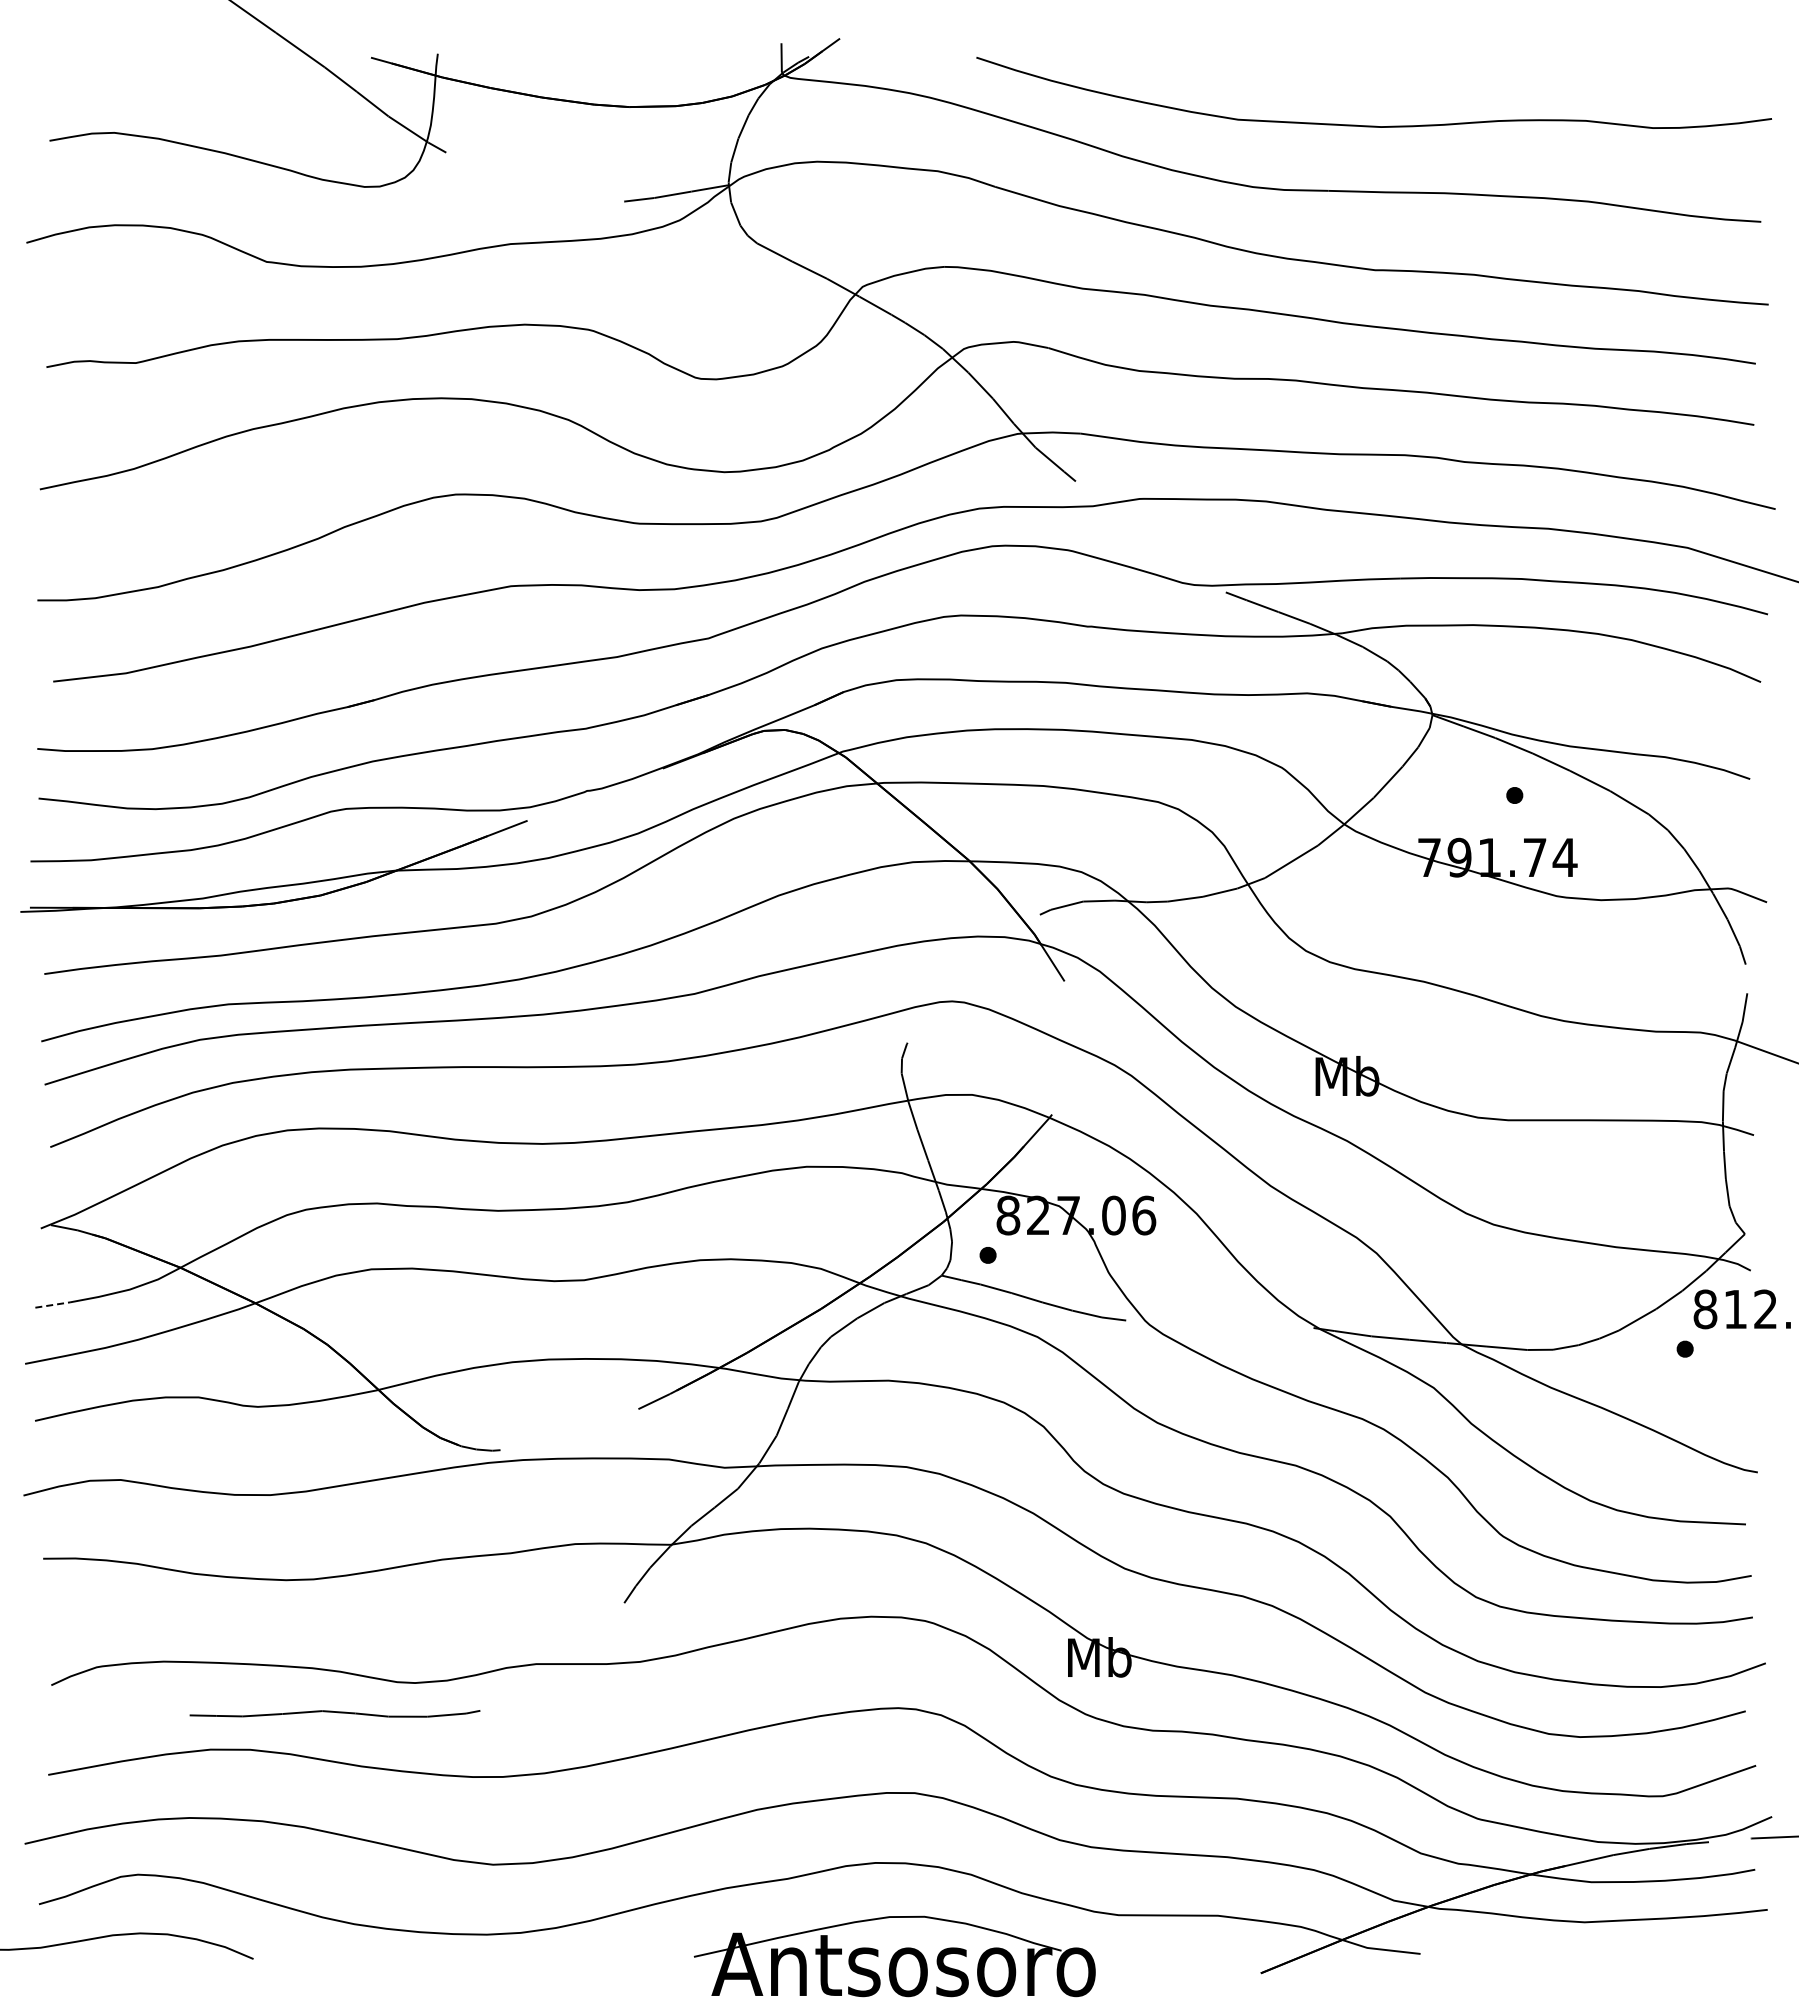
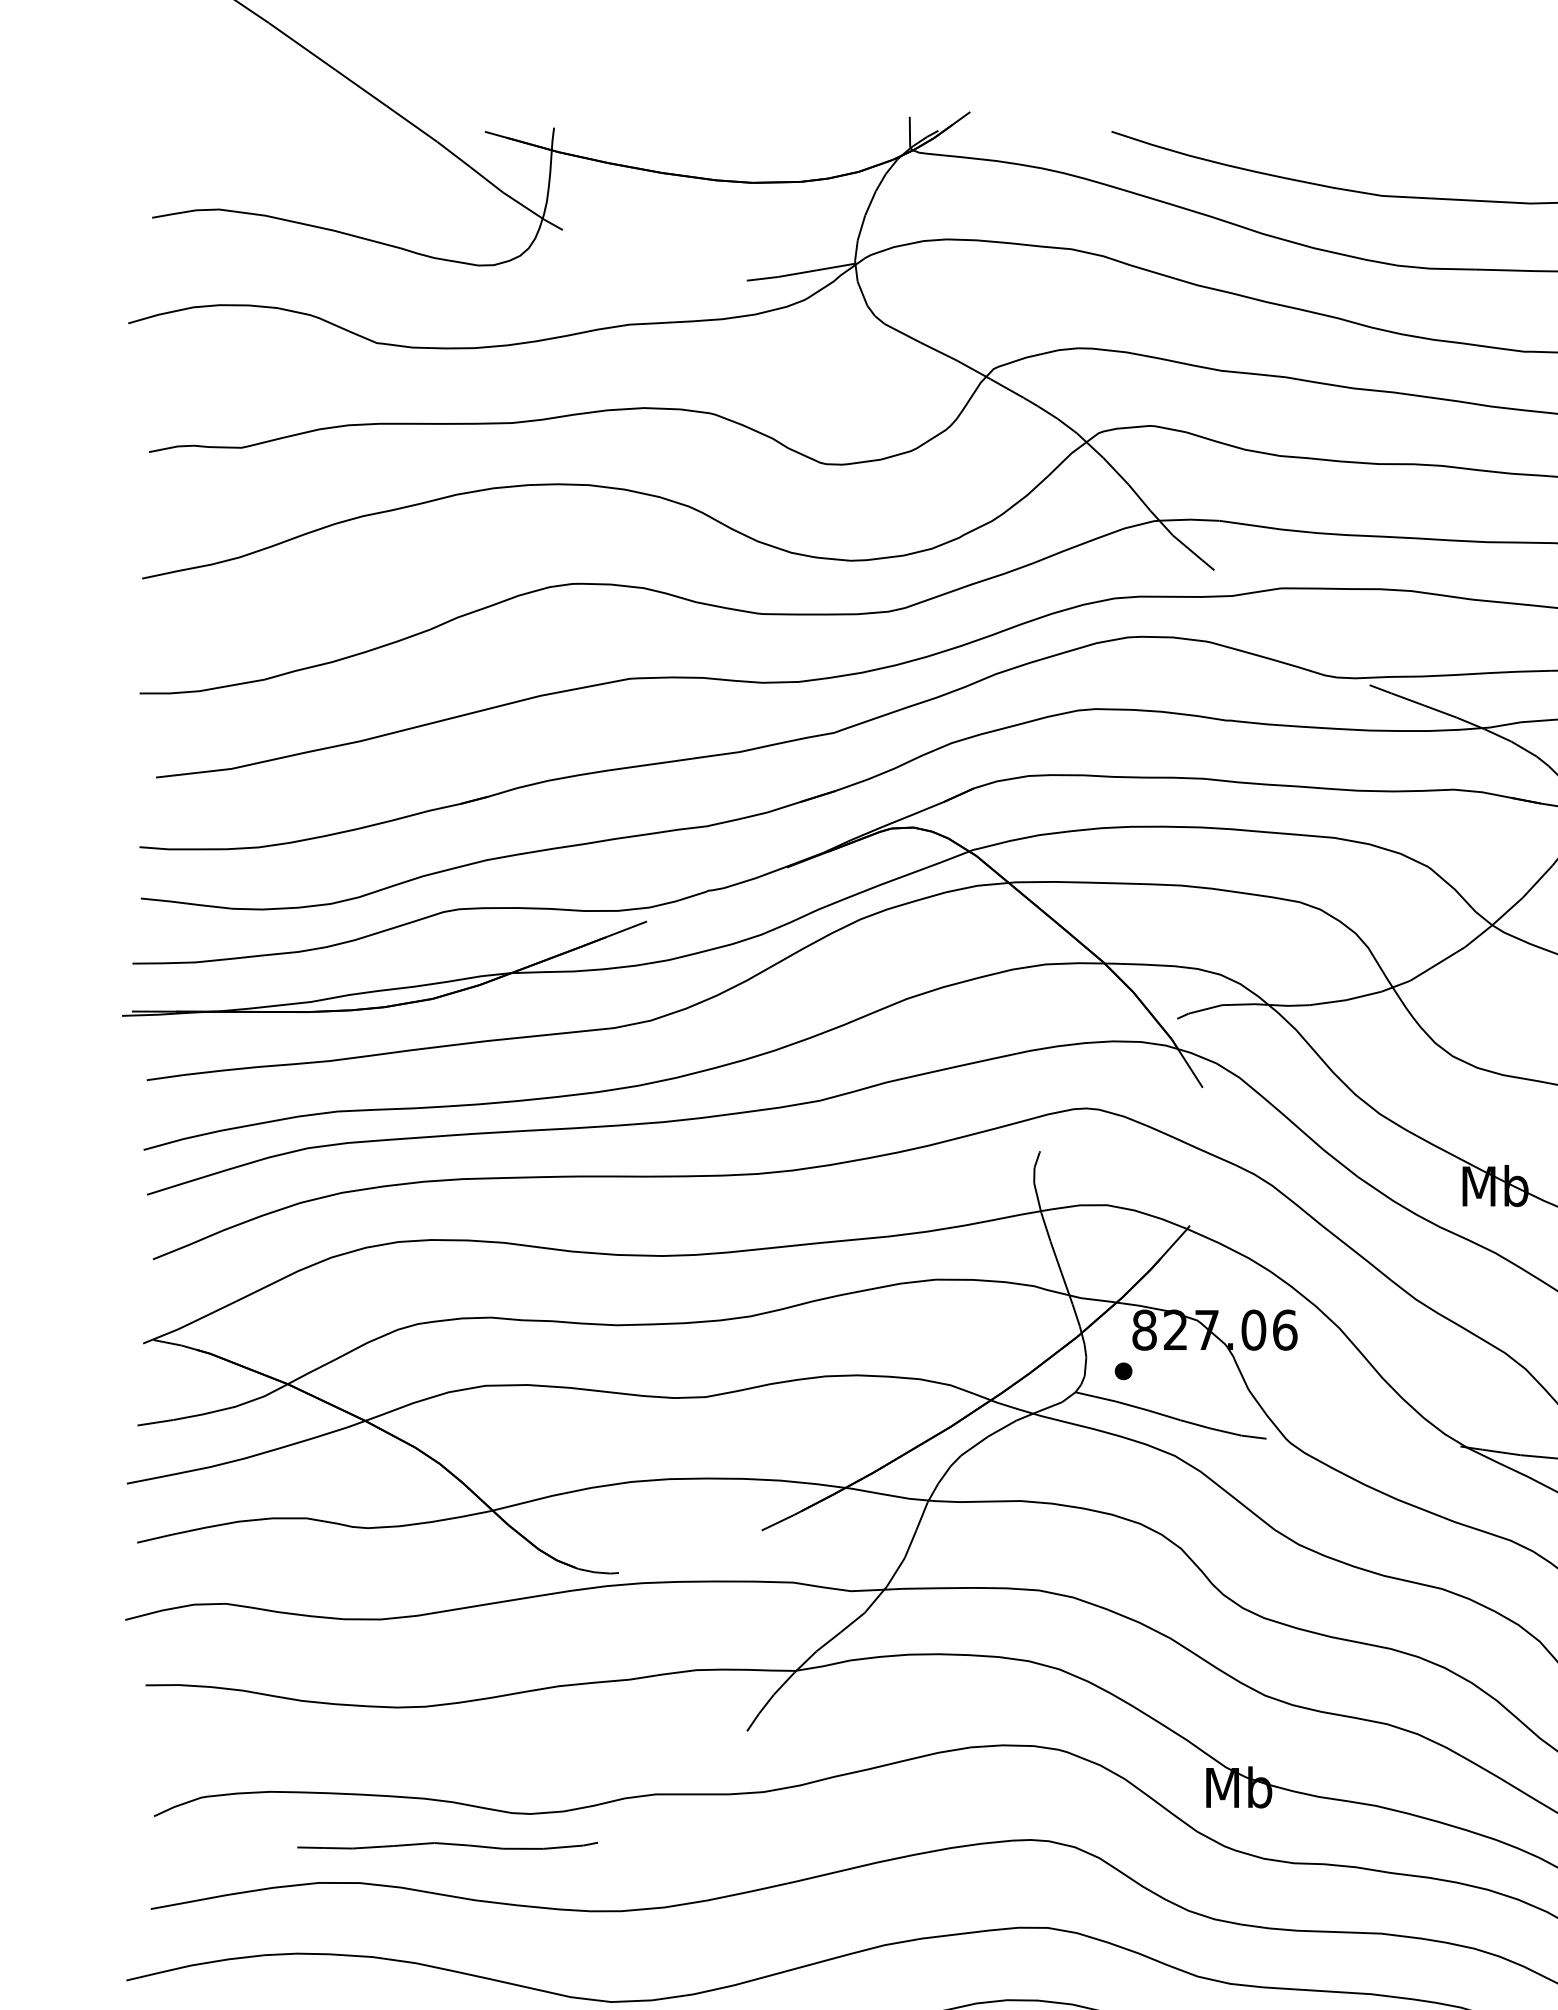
line: (52, 1305) -> (155, 1423), dashed -> solid

